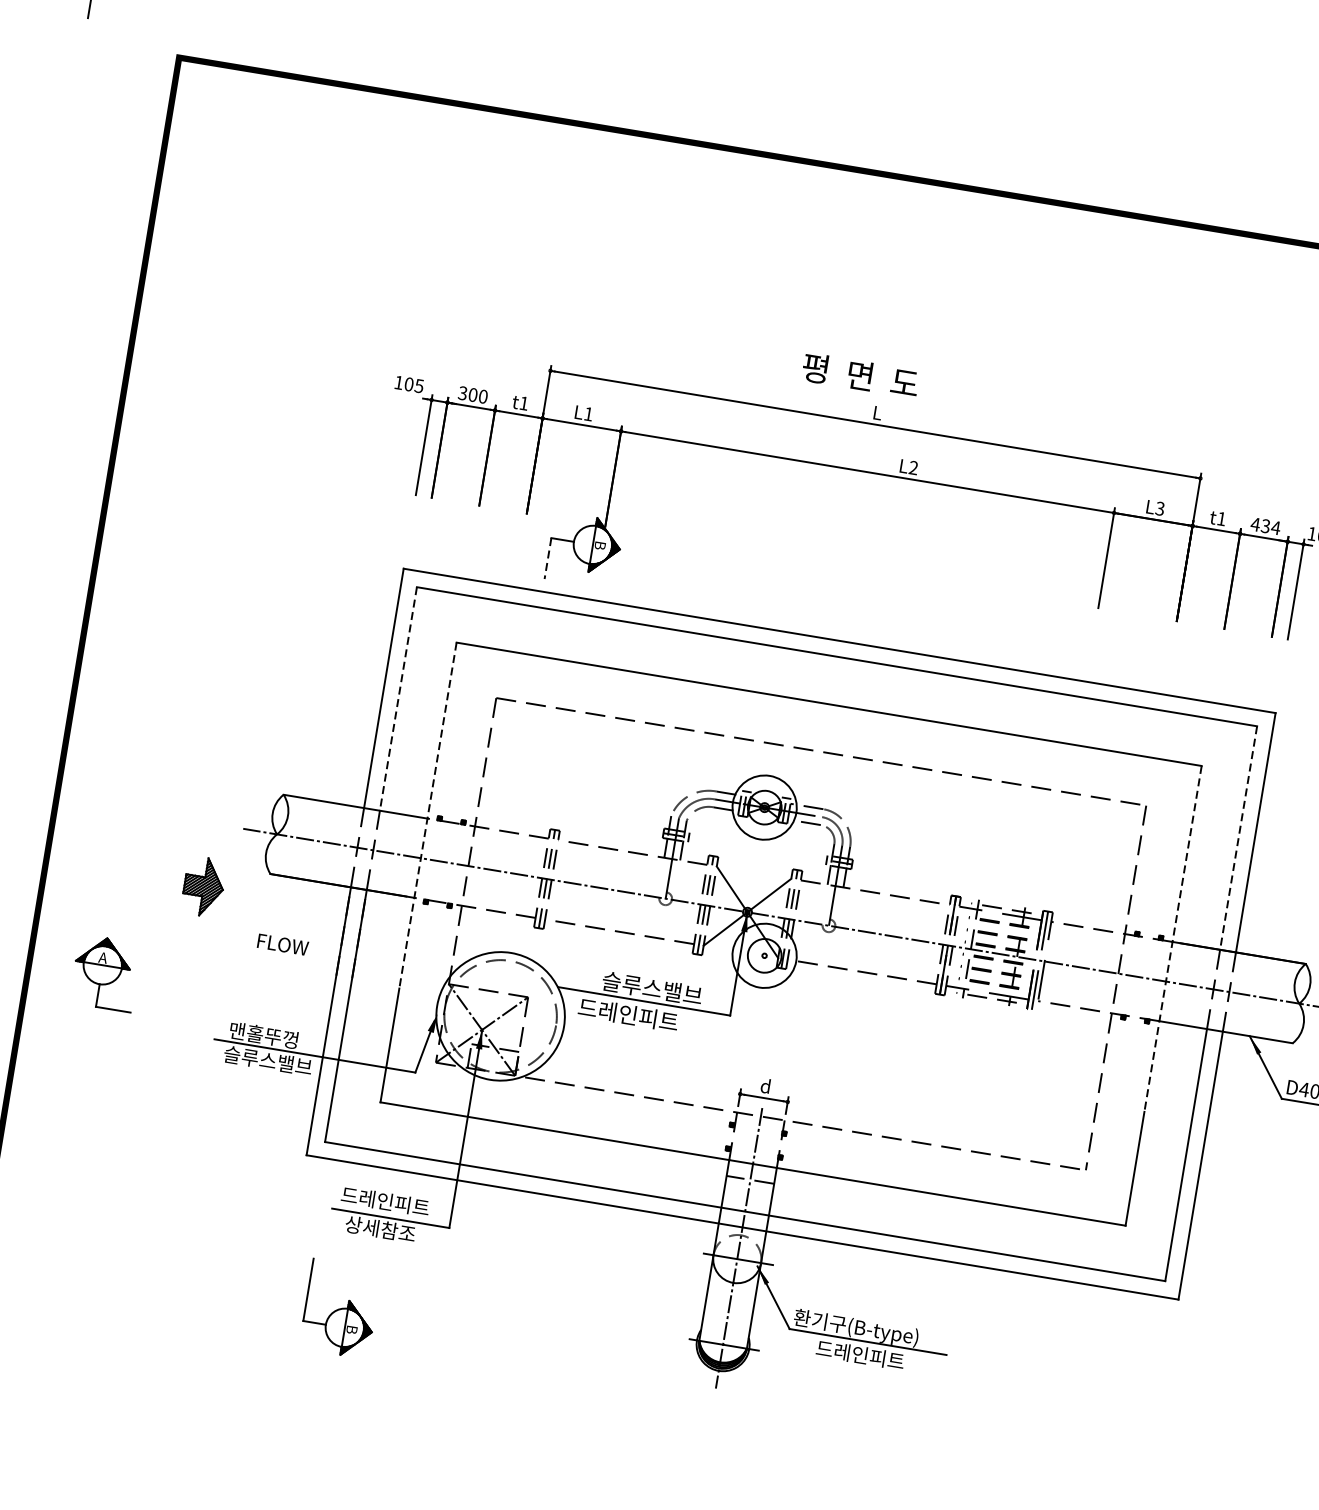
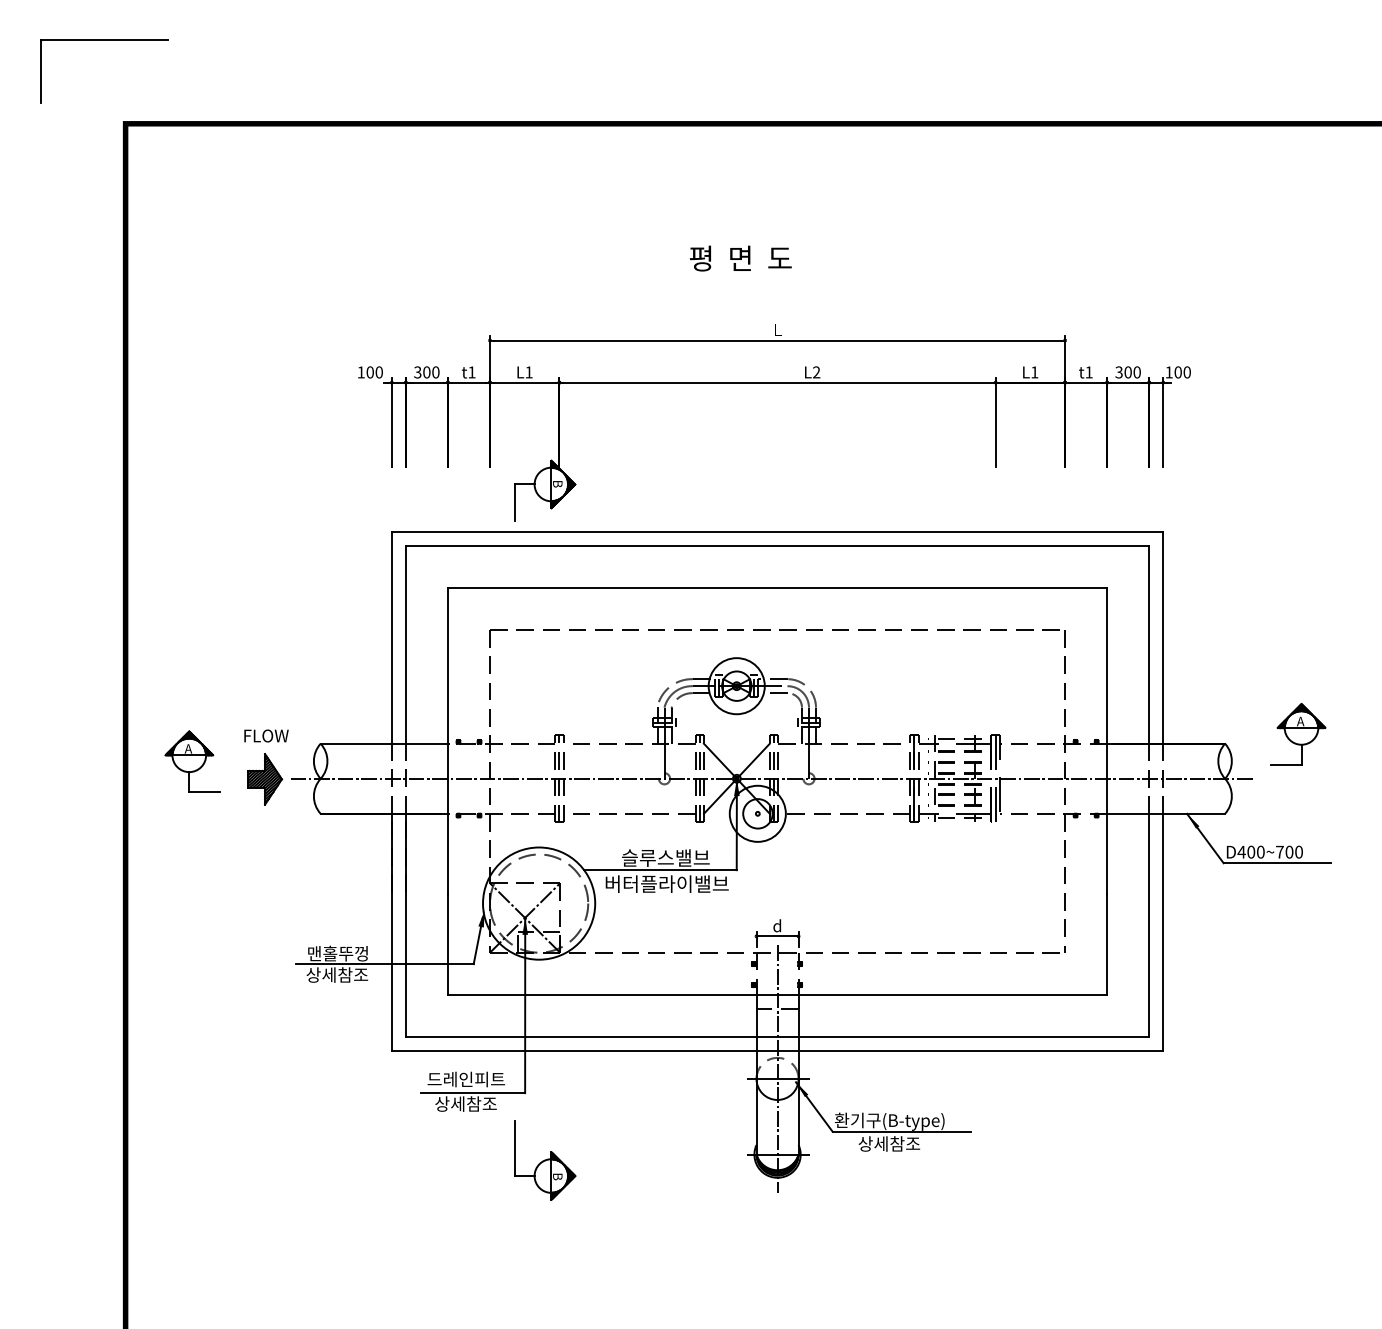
text: (860, 375) -> (740, 258), moved
text: (418, 386) -> (378, 372), 105 -> 100
text: (1159, 508) -> (1034, 372), L3 -> L1
text: (1266, 526) -> (1128, 372), 434 -> 300
line: (547, 559) -> (514, 503), dashed -> solid
line: (398, 698) -> (405, 644), dashed -> solid
line: (427, 816) -> (447, 741), dashed -> solid
line: (1238, 837) -> (1149, 644), dashed -> solid
part: (204, 887) -> (265, 779), moved
line: (1173, 939) -> (1107, 741), dashed -> solid
text: (283, 944) -> (266, 735), moved
part: (105, 972) -> (192, 761), moved
text: (648, 1017) -> (666, 883), 드레인피트 -> 버터플라이밸브
text: (267, 1060) -> (344, 974), 슬루스밸브 -> 상세참조
part: (341, 1309) -> (545, 1160), moved
text: (859, 1354) -> (896, 1143), 드레인피트 -> 상세참조

